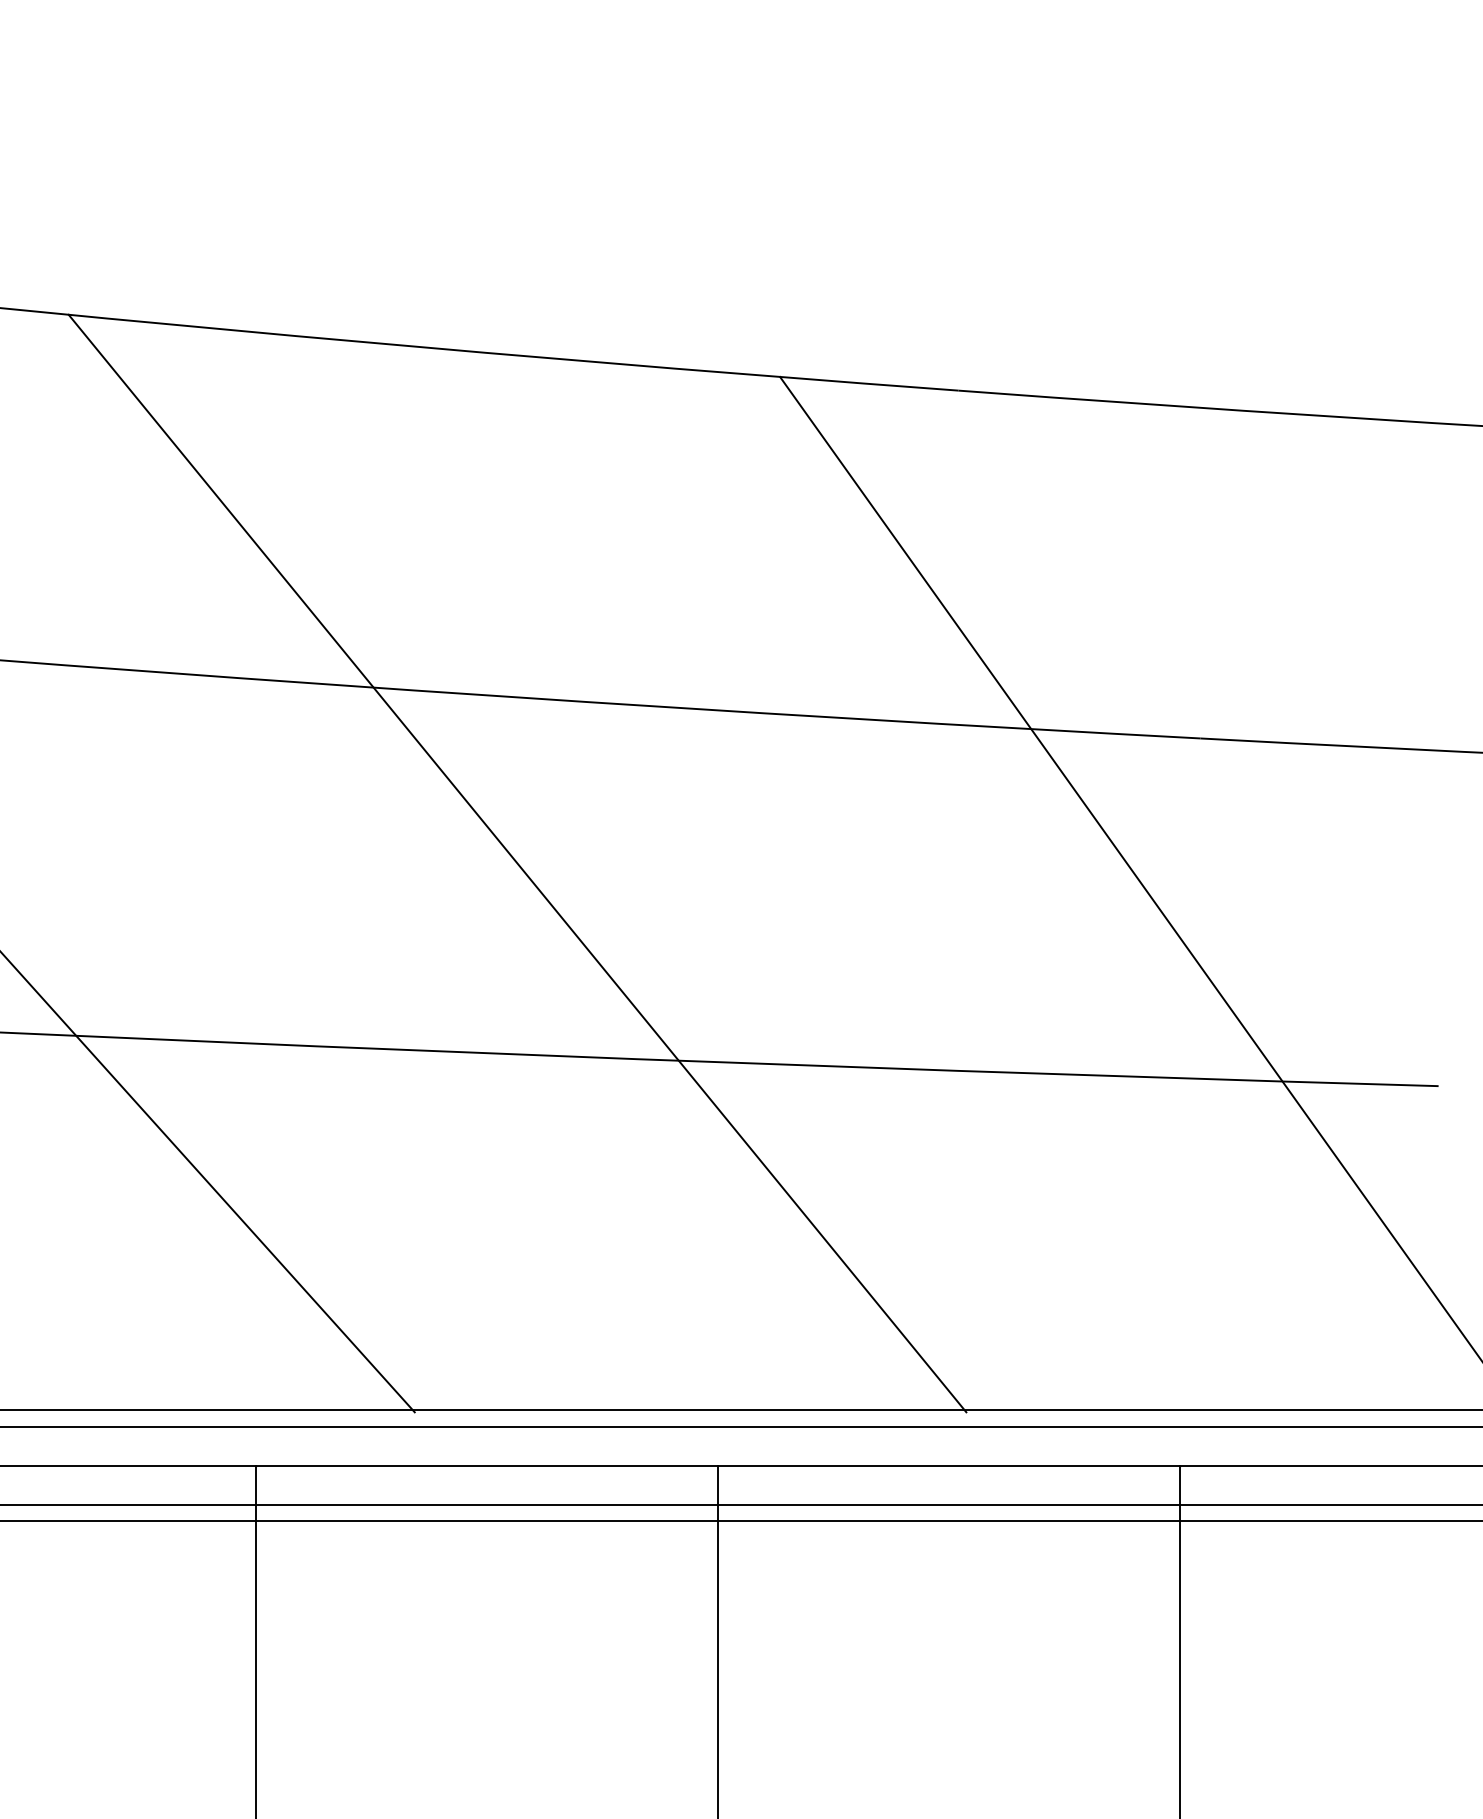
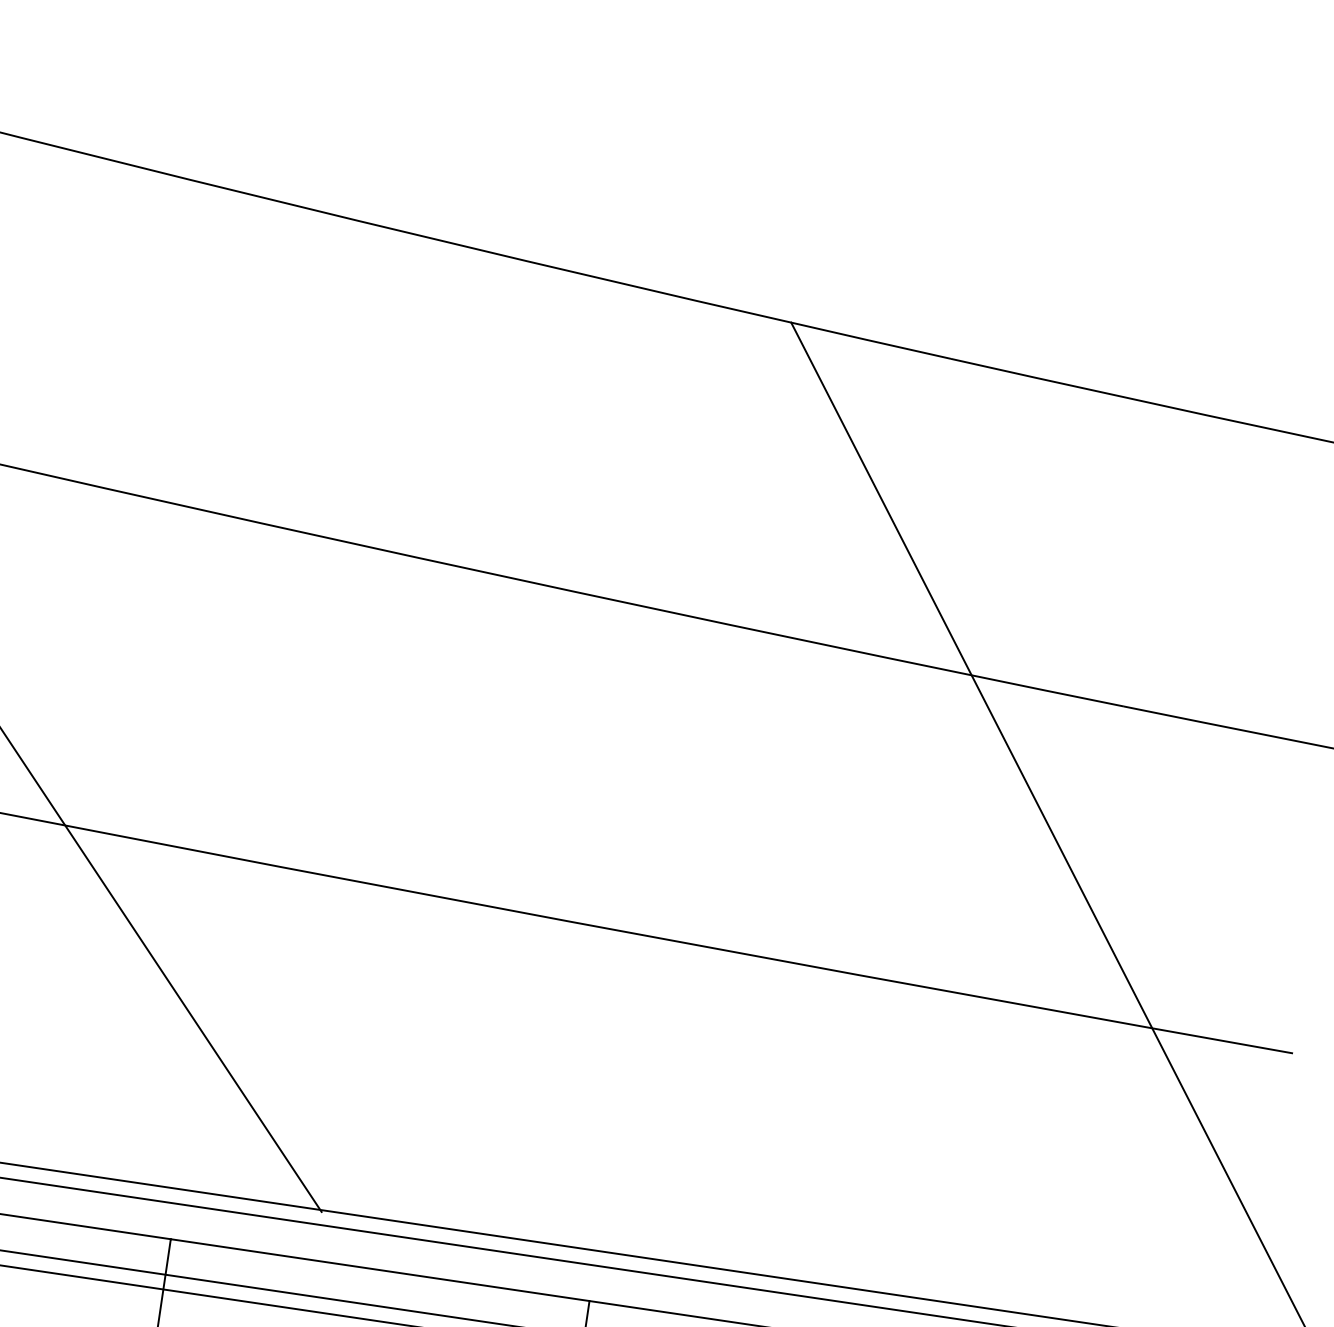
line: (517, 863) -> (488, 728), removed

